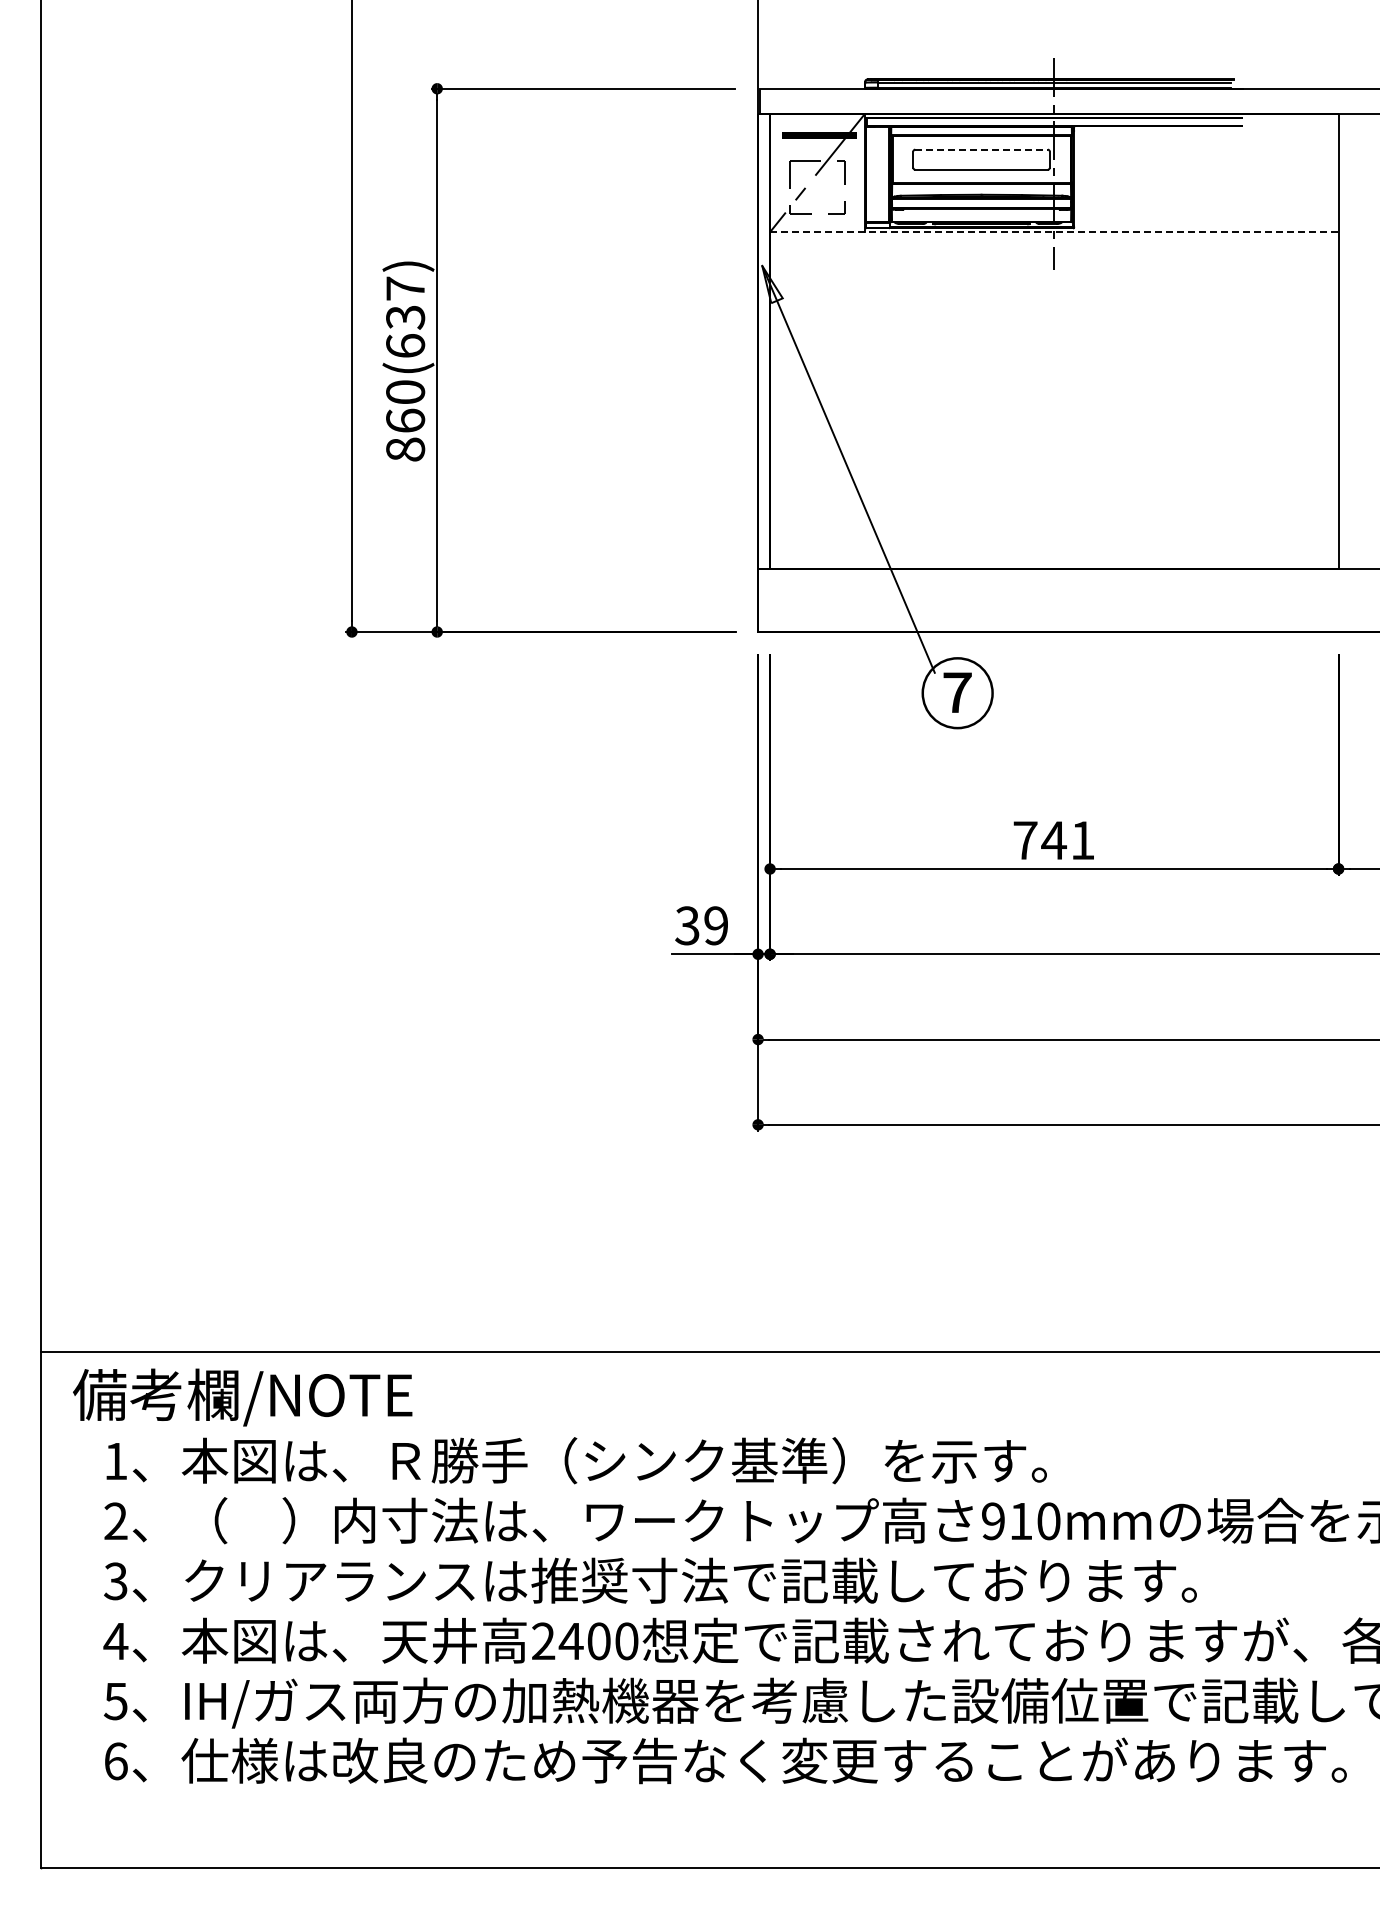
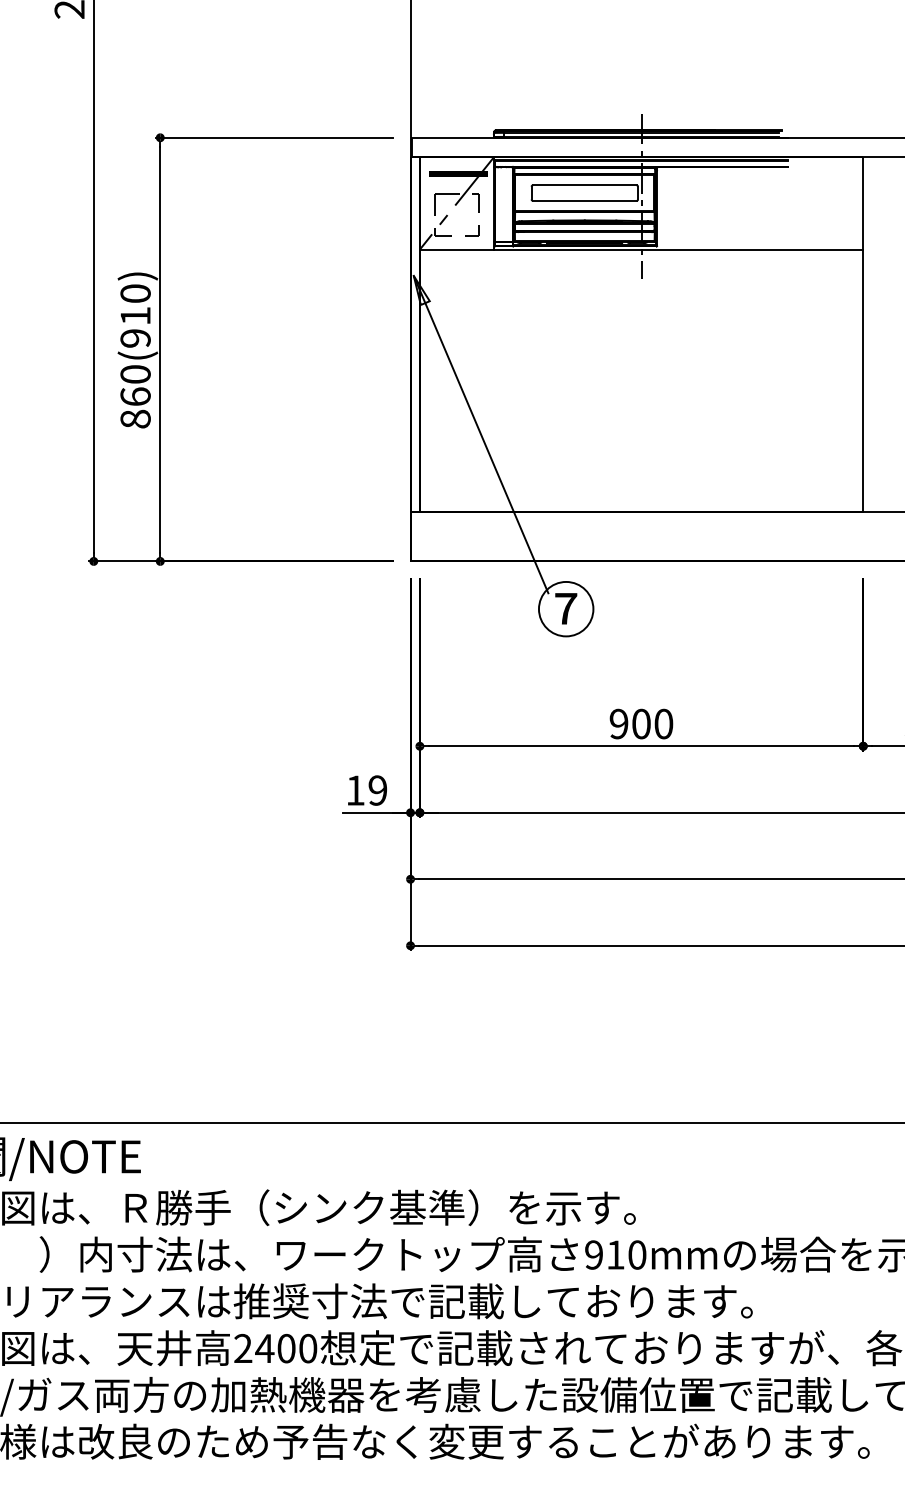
line: (982, 149) -> (585, 185), dashed -> solid
line: (1054, 232) -> (641, 249), dashed -> solid
text: (405, 317) -> (135, 316), 860(637) -> 860(910)
text: (1053, 840) -> (640, 724), 741 -> 900
text: (687, 925) -> (355, 790), 39 -> 19

